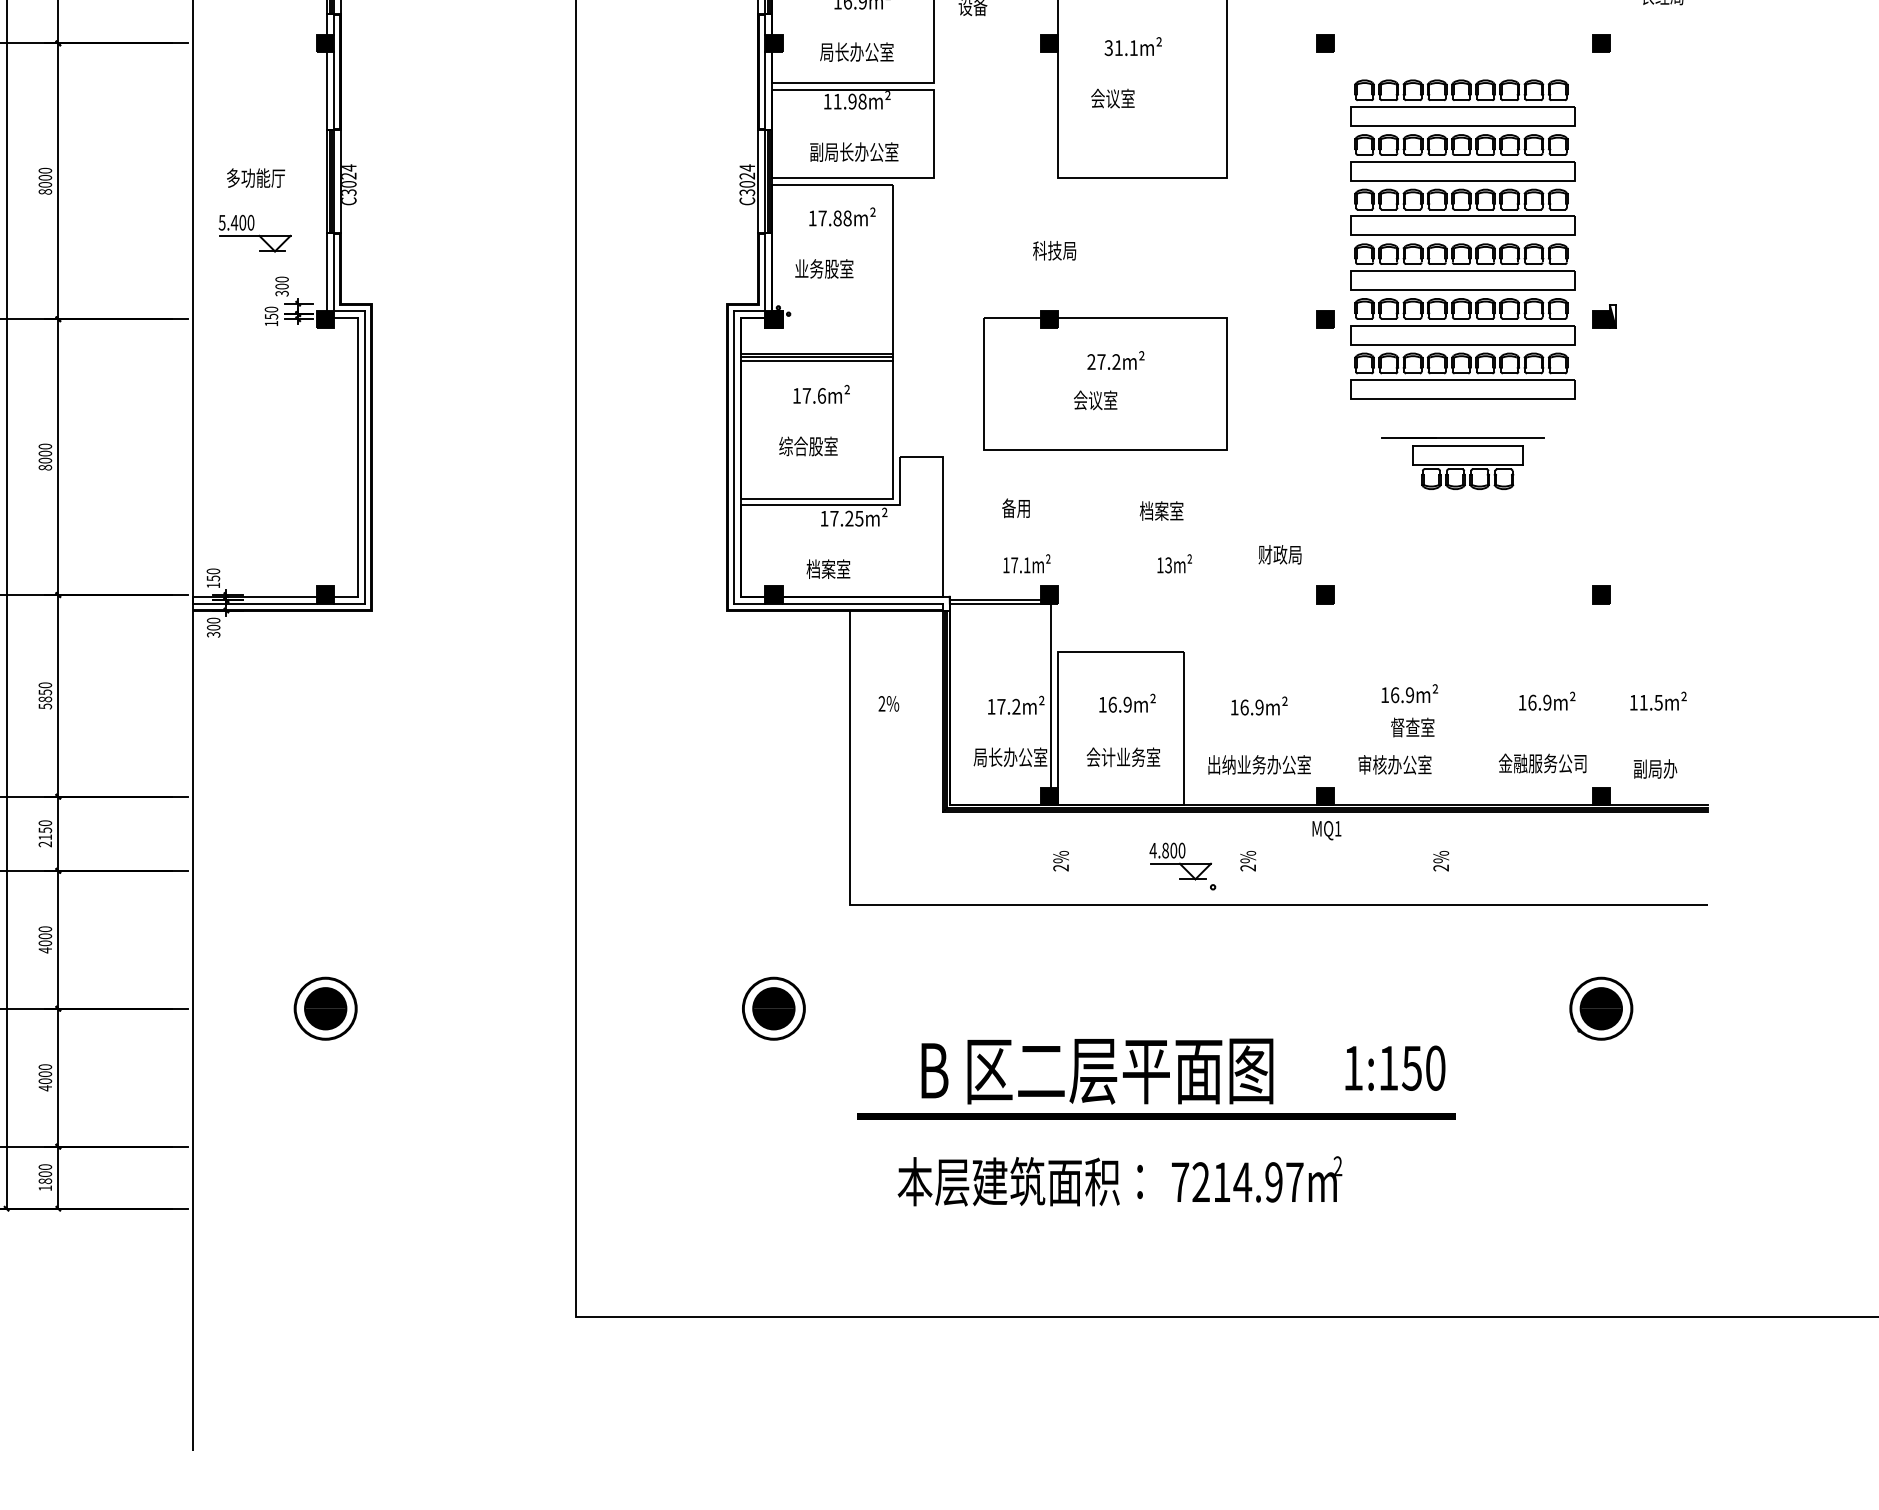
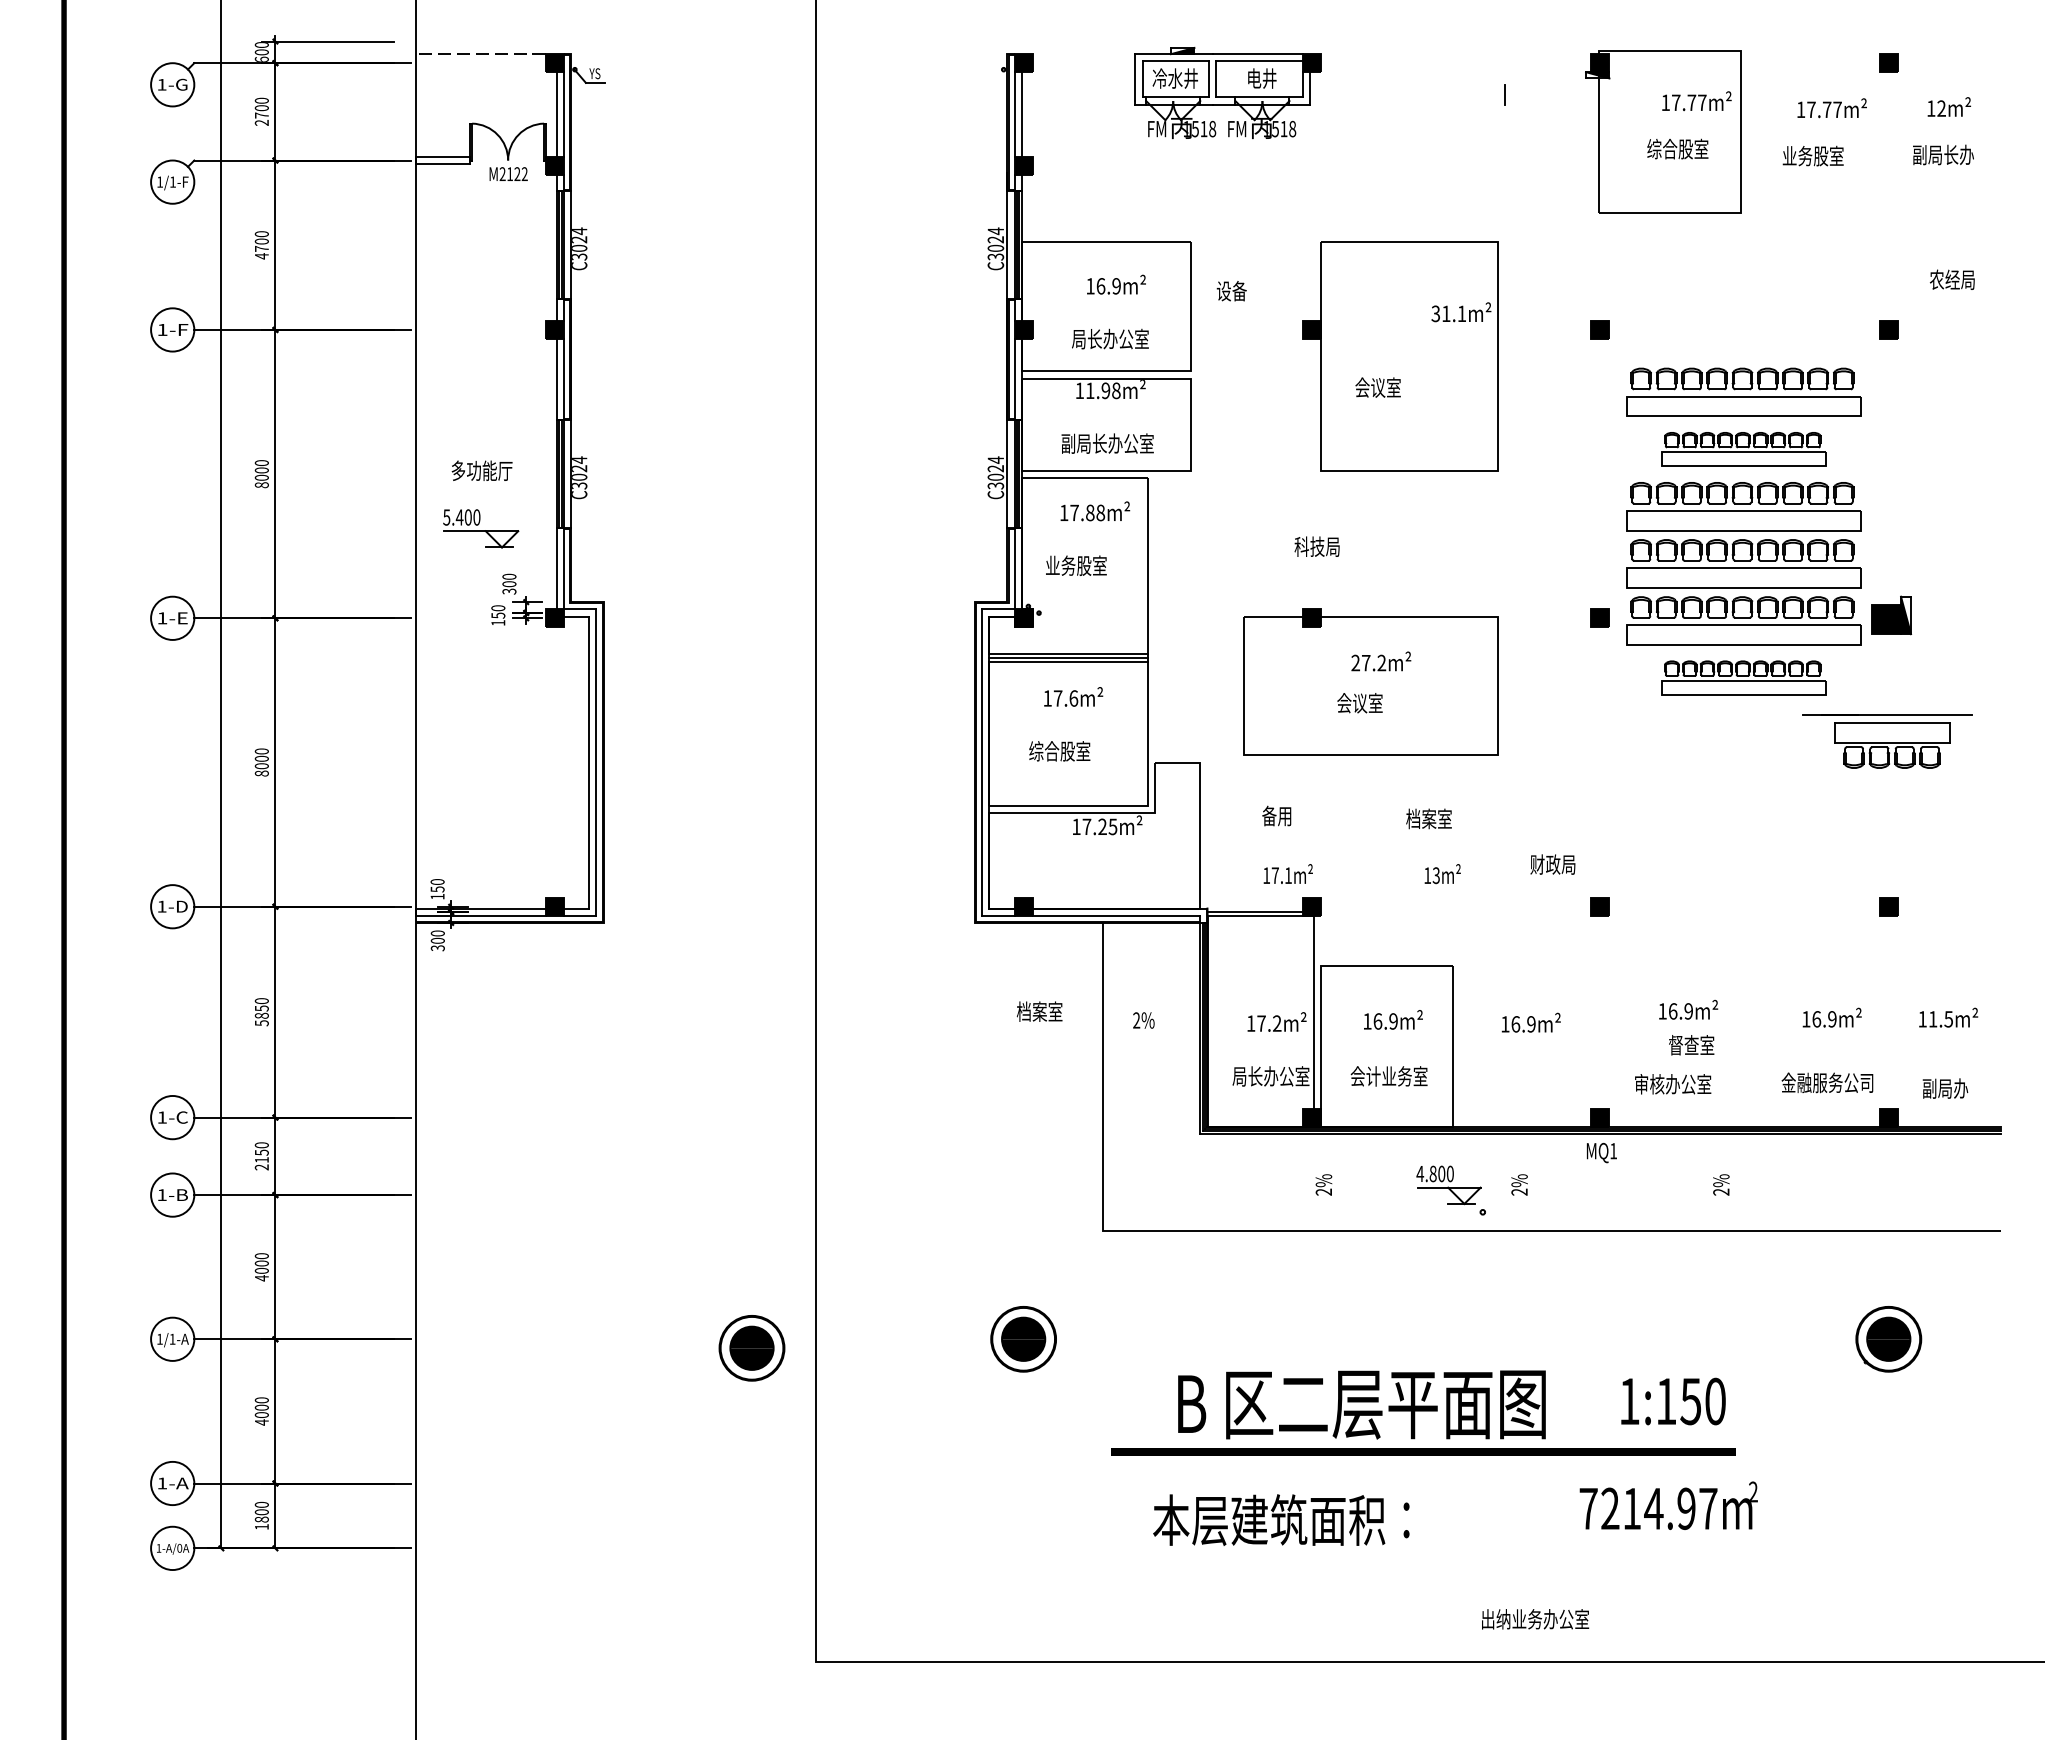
text: (1133, 46) -> (1461, 312), moved
part: (1462, 157) -> (1743, 449), size x0.7
part: (1604, 316) -> (1892, 615), size x1.6
part: (1462, 375) -> (1743, 677), size x0.7
part: (1463, 463) -> (1887, 741), moved
text: (828, 569) -> (1039, 1011), moved
text: (1259, 765) -> (1535, 1619), moved
part: (325, 1008) -> (751, 1348), moved
text: (1256, 1179) -> (1668, 1505), moved

